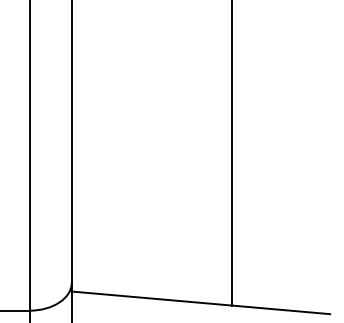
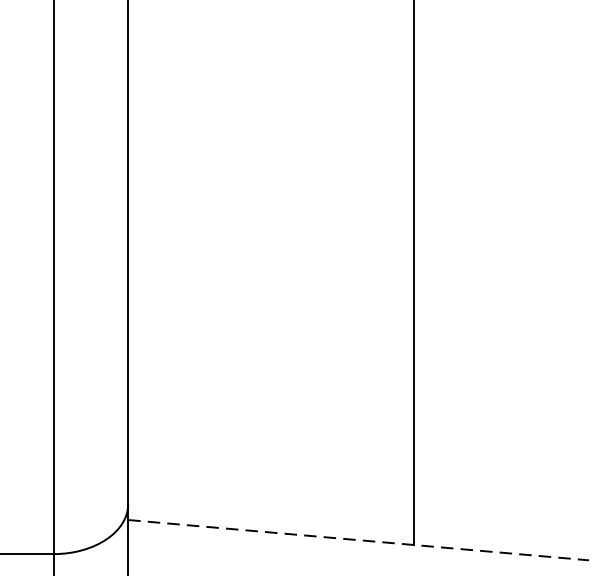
line: (200, 302) -> (357, 539), solid -> dashed

